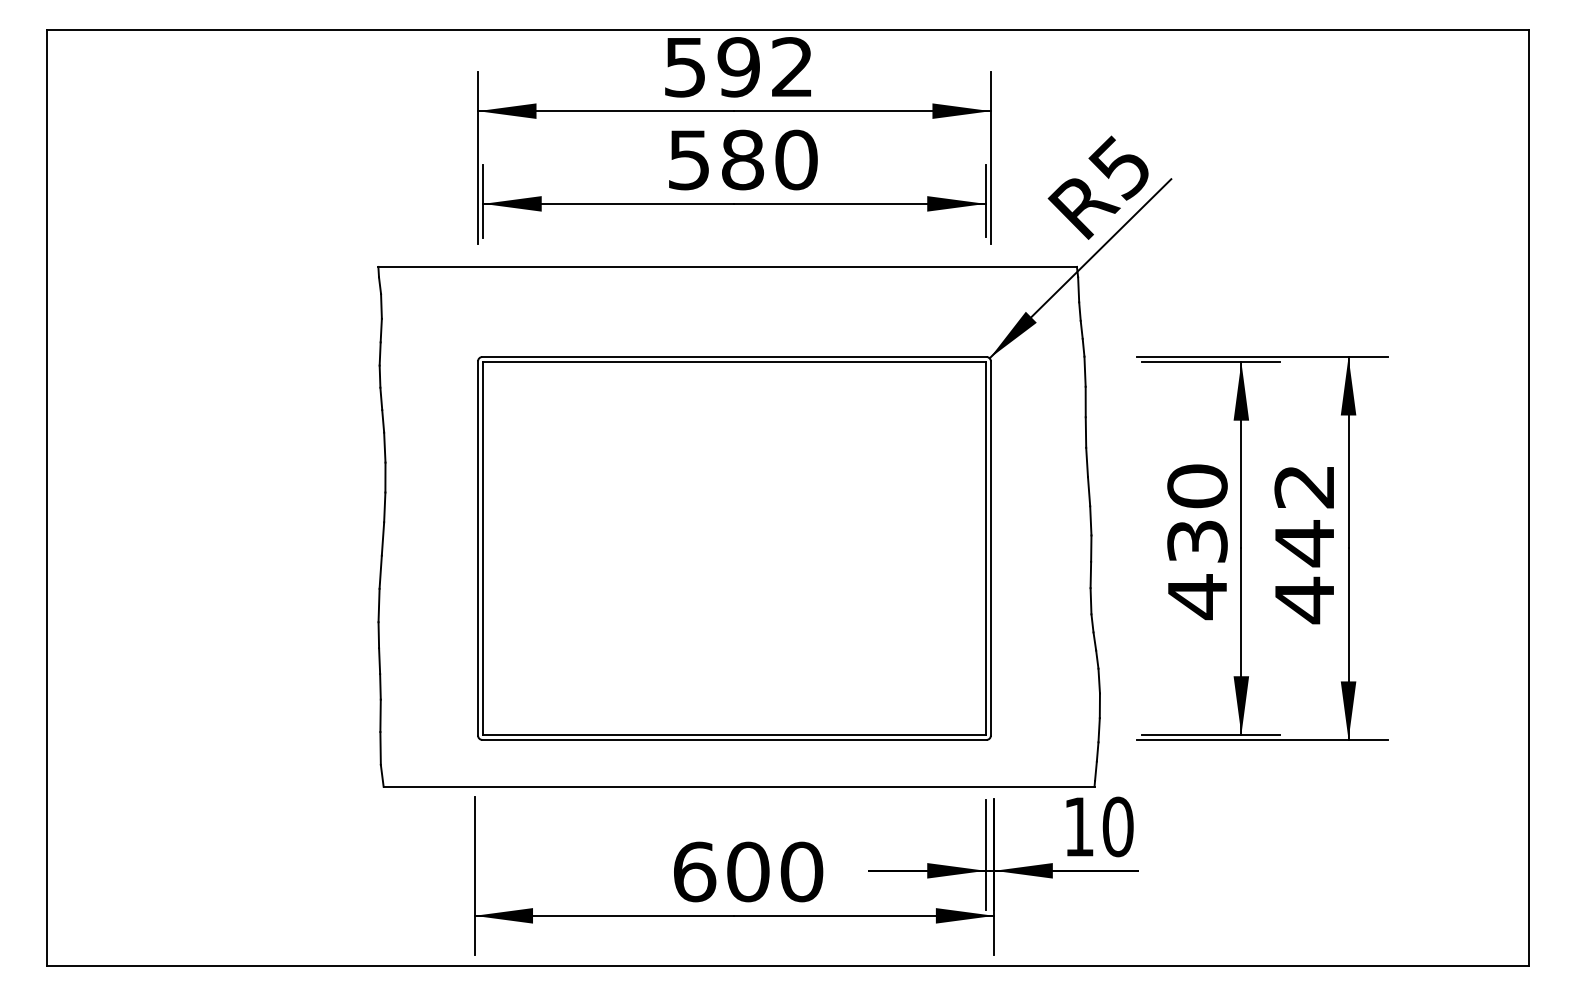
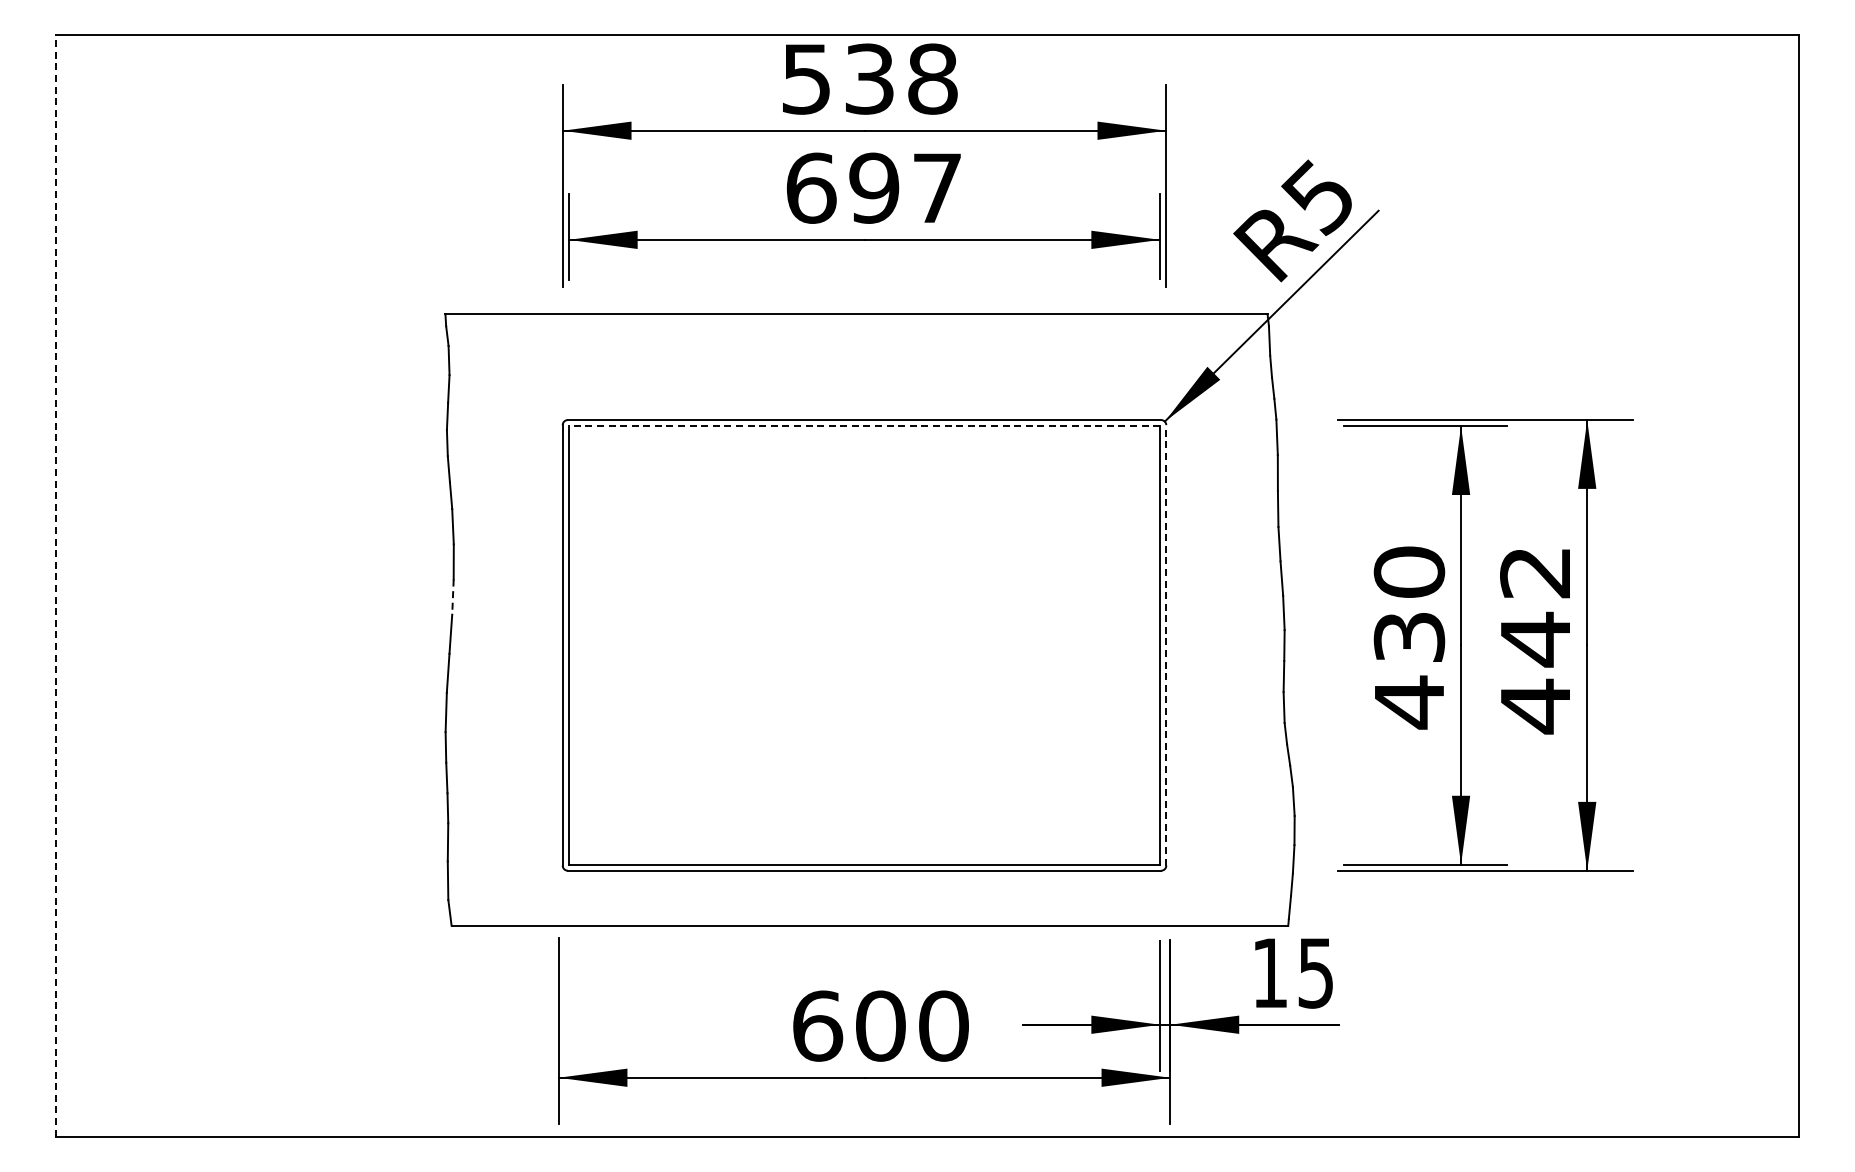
text: (765, 66) -> (900, 78), 592 -> 538
text: (742, 159) -> (874, 187), 580 -> 697
line: (734, 362) -> (864, 426), solid -> dashed
line: (47, 498) -> (55, 586), solid -> dashed
line: (384, 507) -> (452, 597), solid -> dashed
line: (991, 547) -> (1166, 644), solid -> dashed
text: (1118, 826) -> (1316, 972), 10 -> 15

